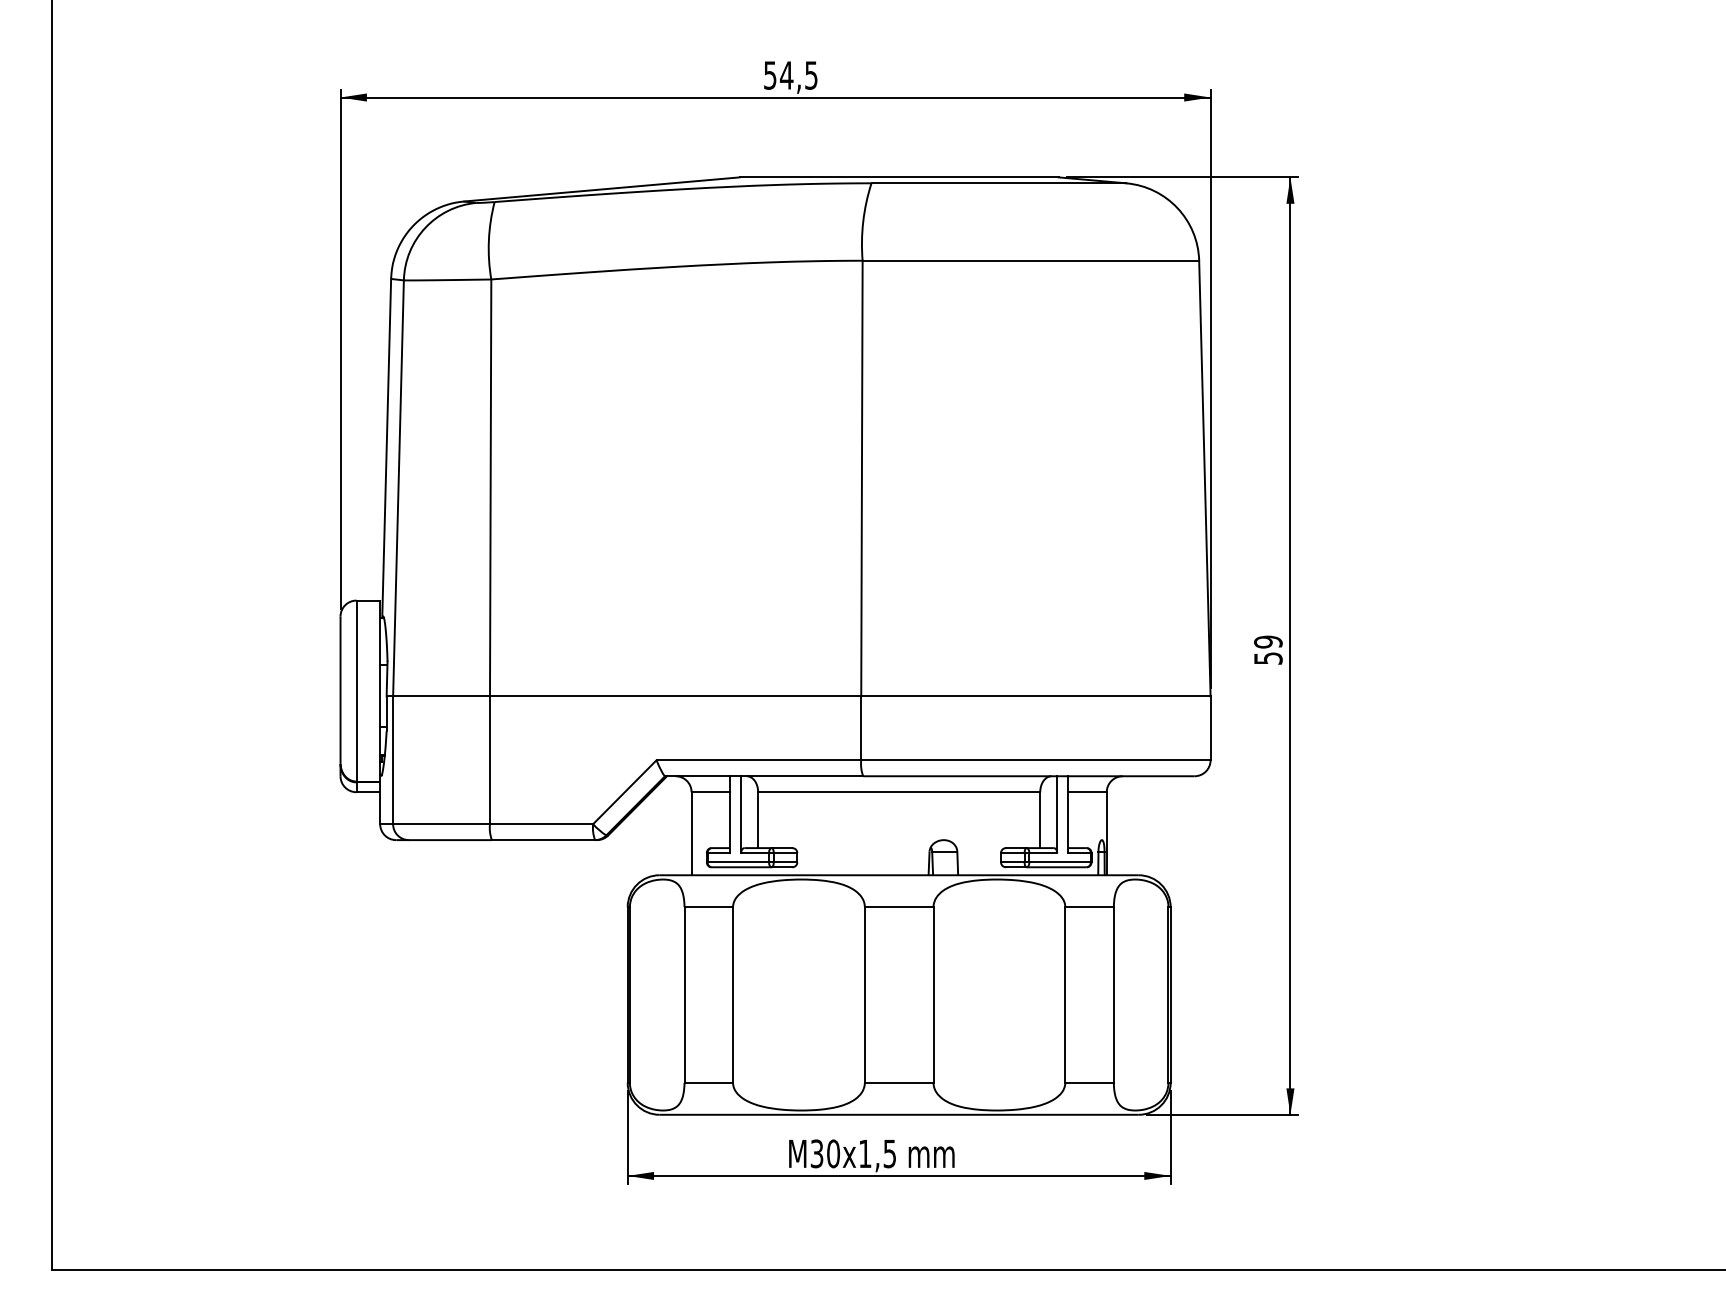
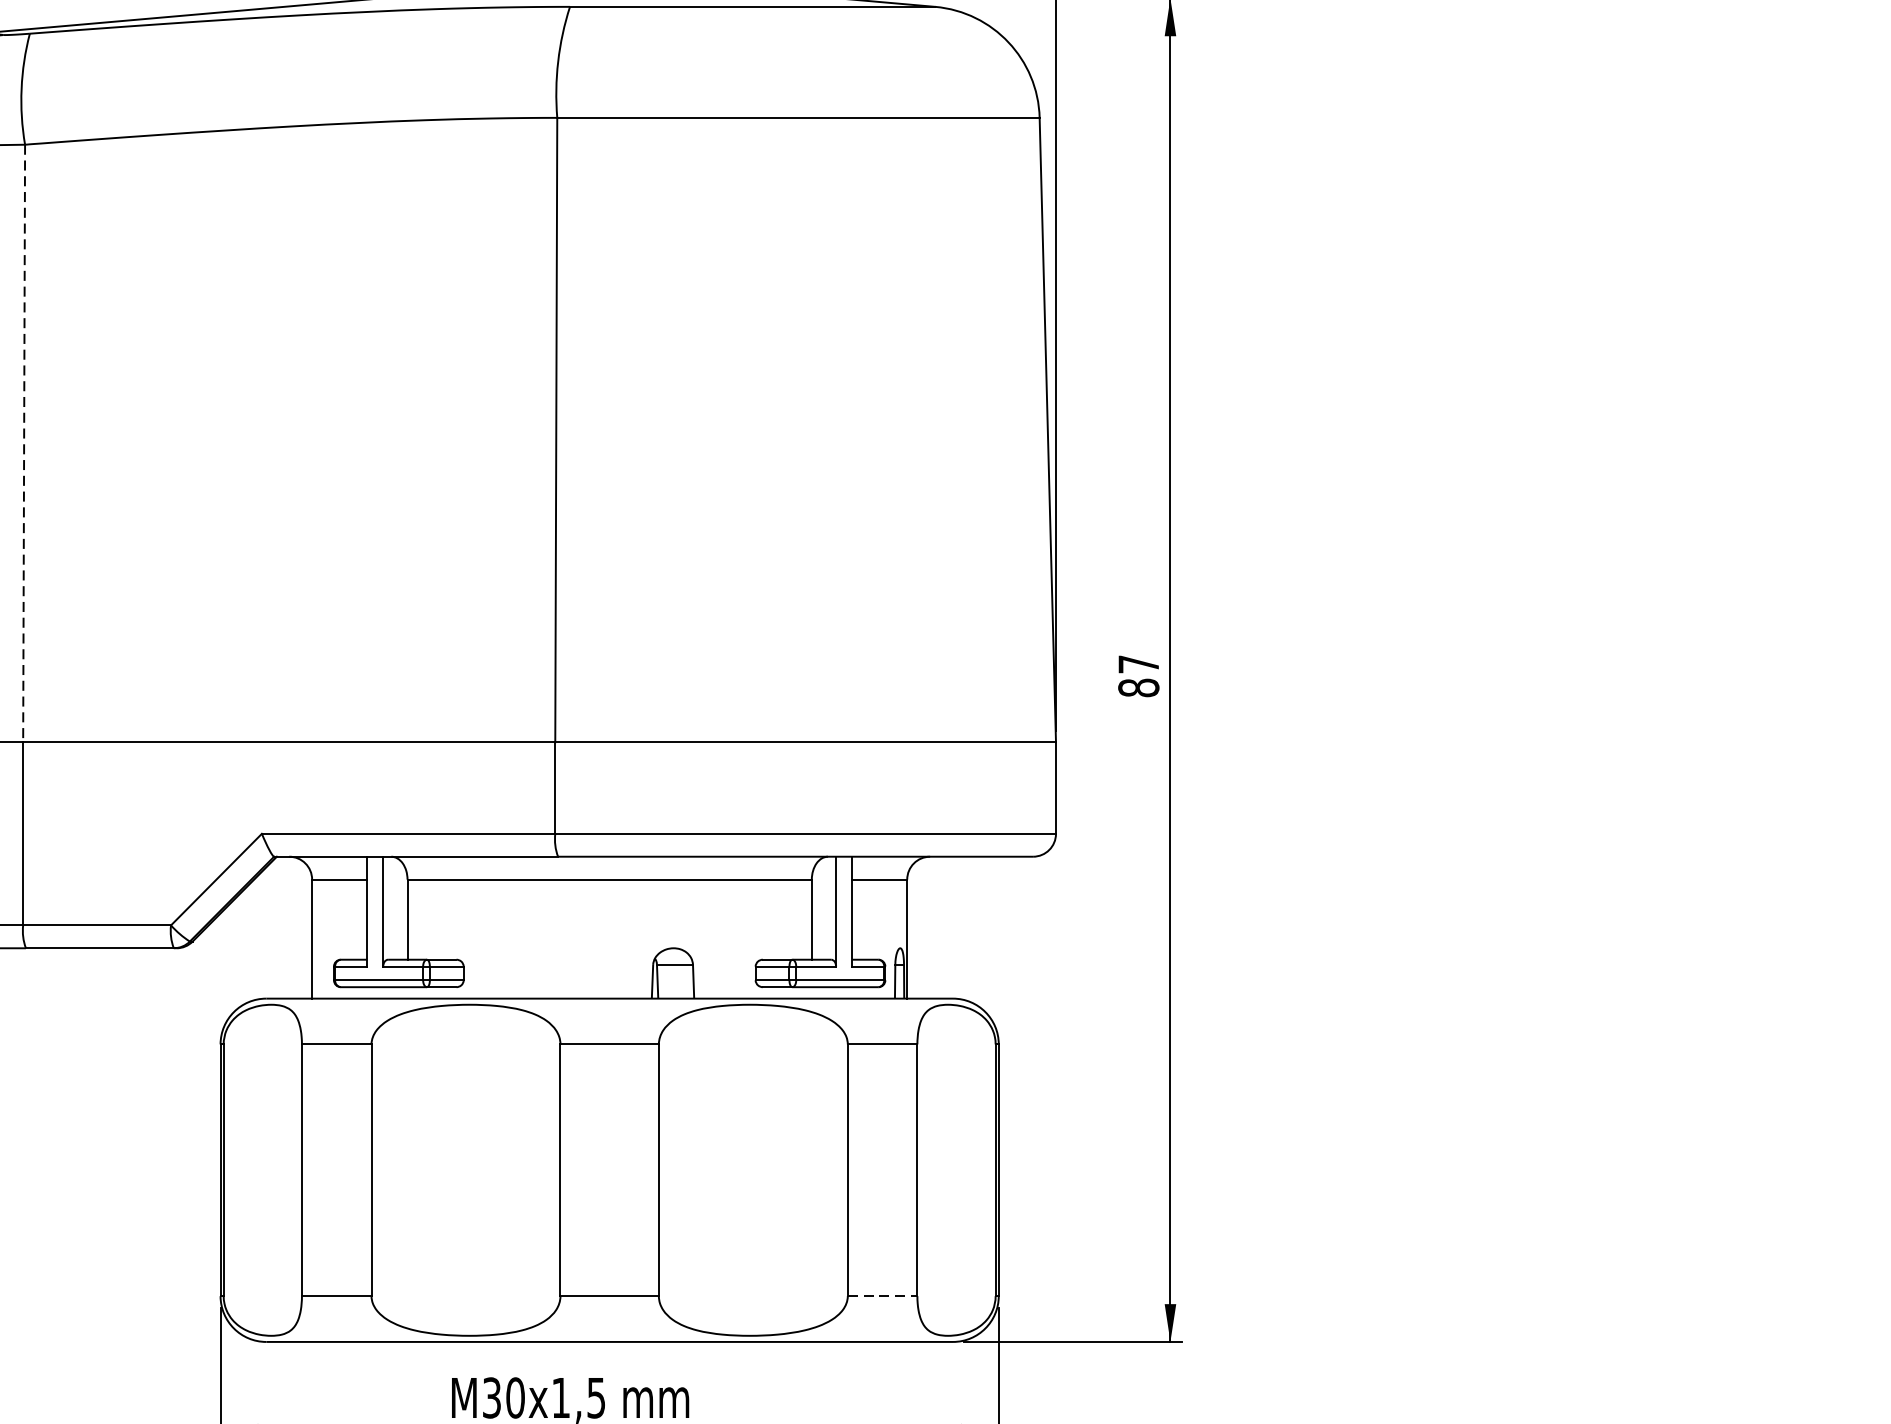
line: (490, 488) -> (23, 444), solid -> dashed
text: (1268, 649) -> (1139, 675), 59 -> 87
line: (1090, 1082) -> (883, 1295), solid -> dashed

